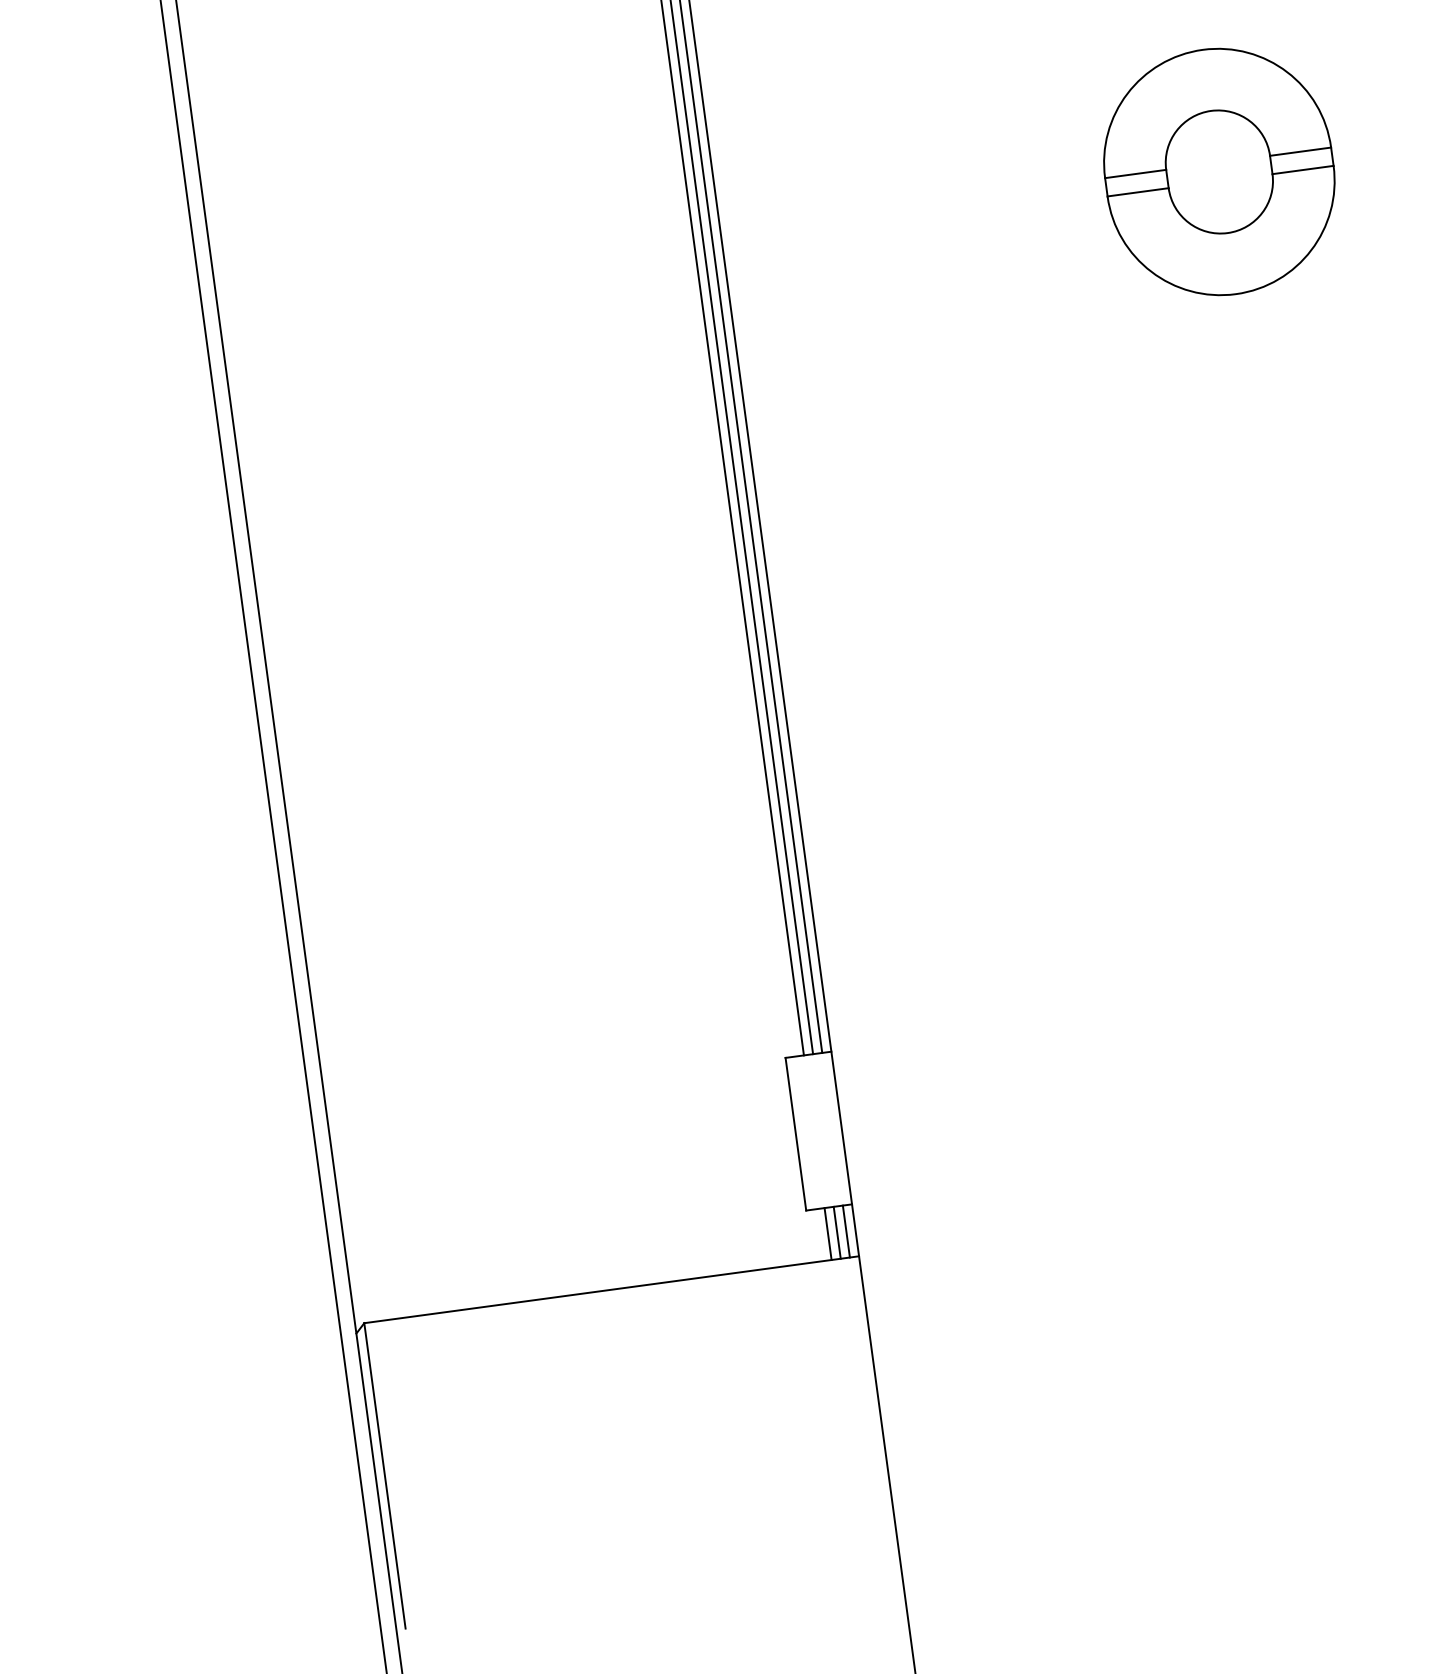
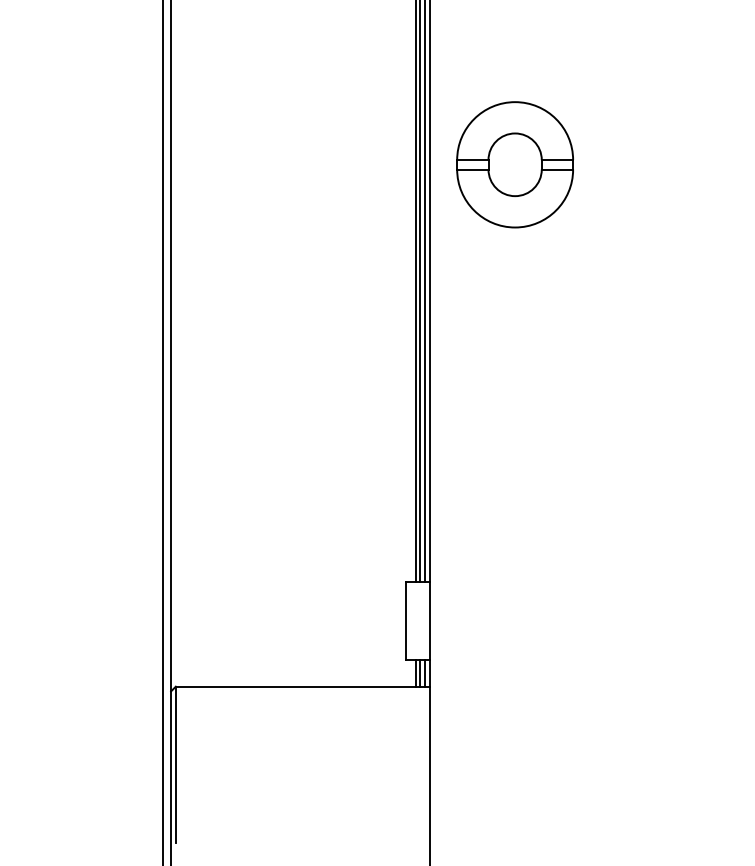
part: (1218, 171) -> (514, 164), moved

